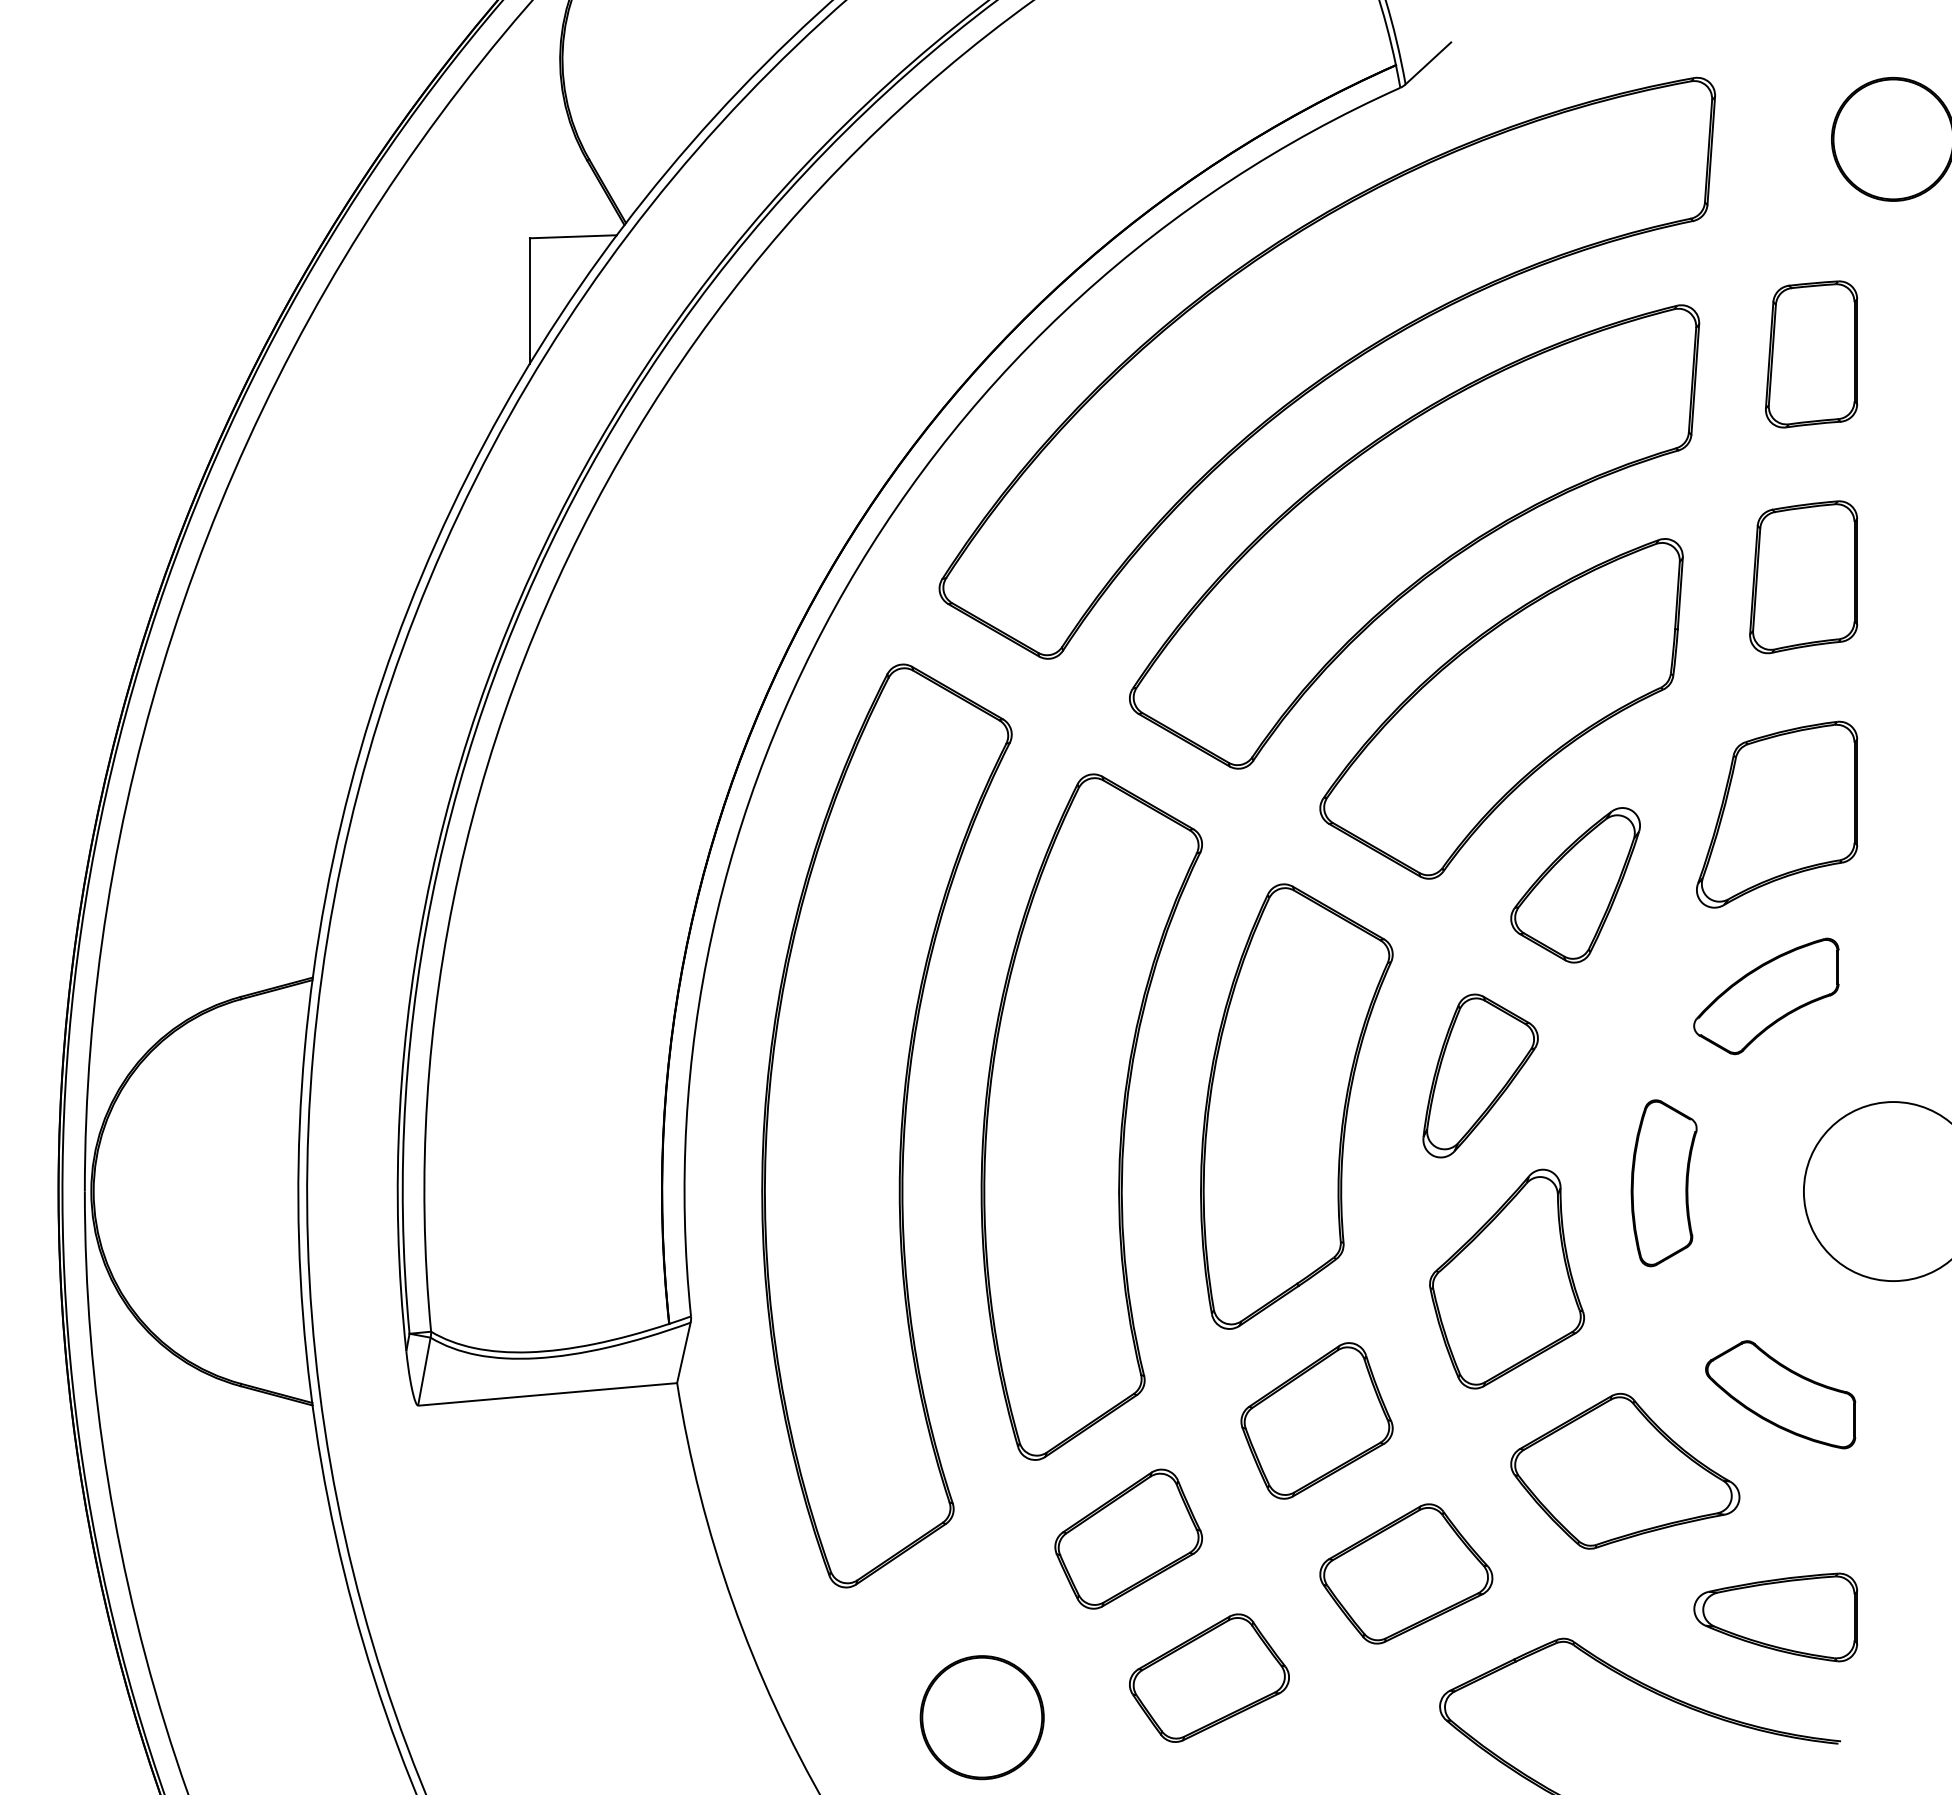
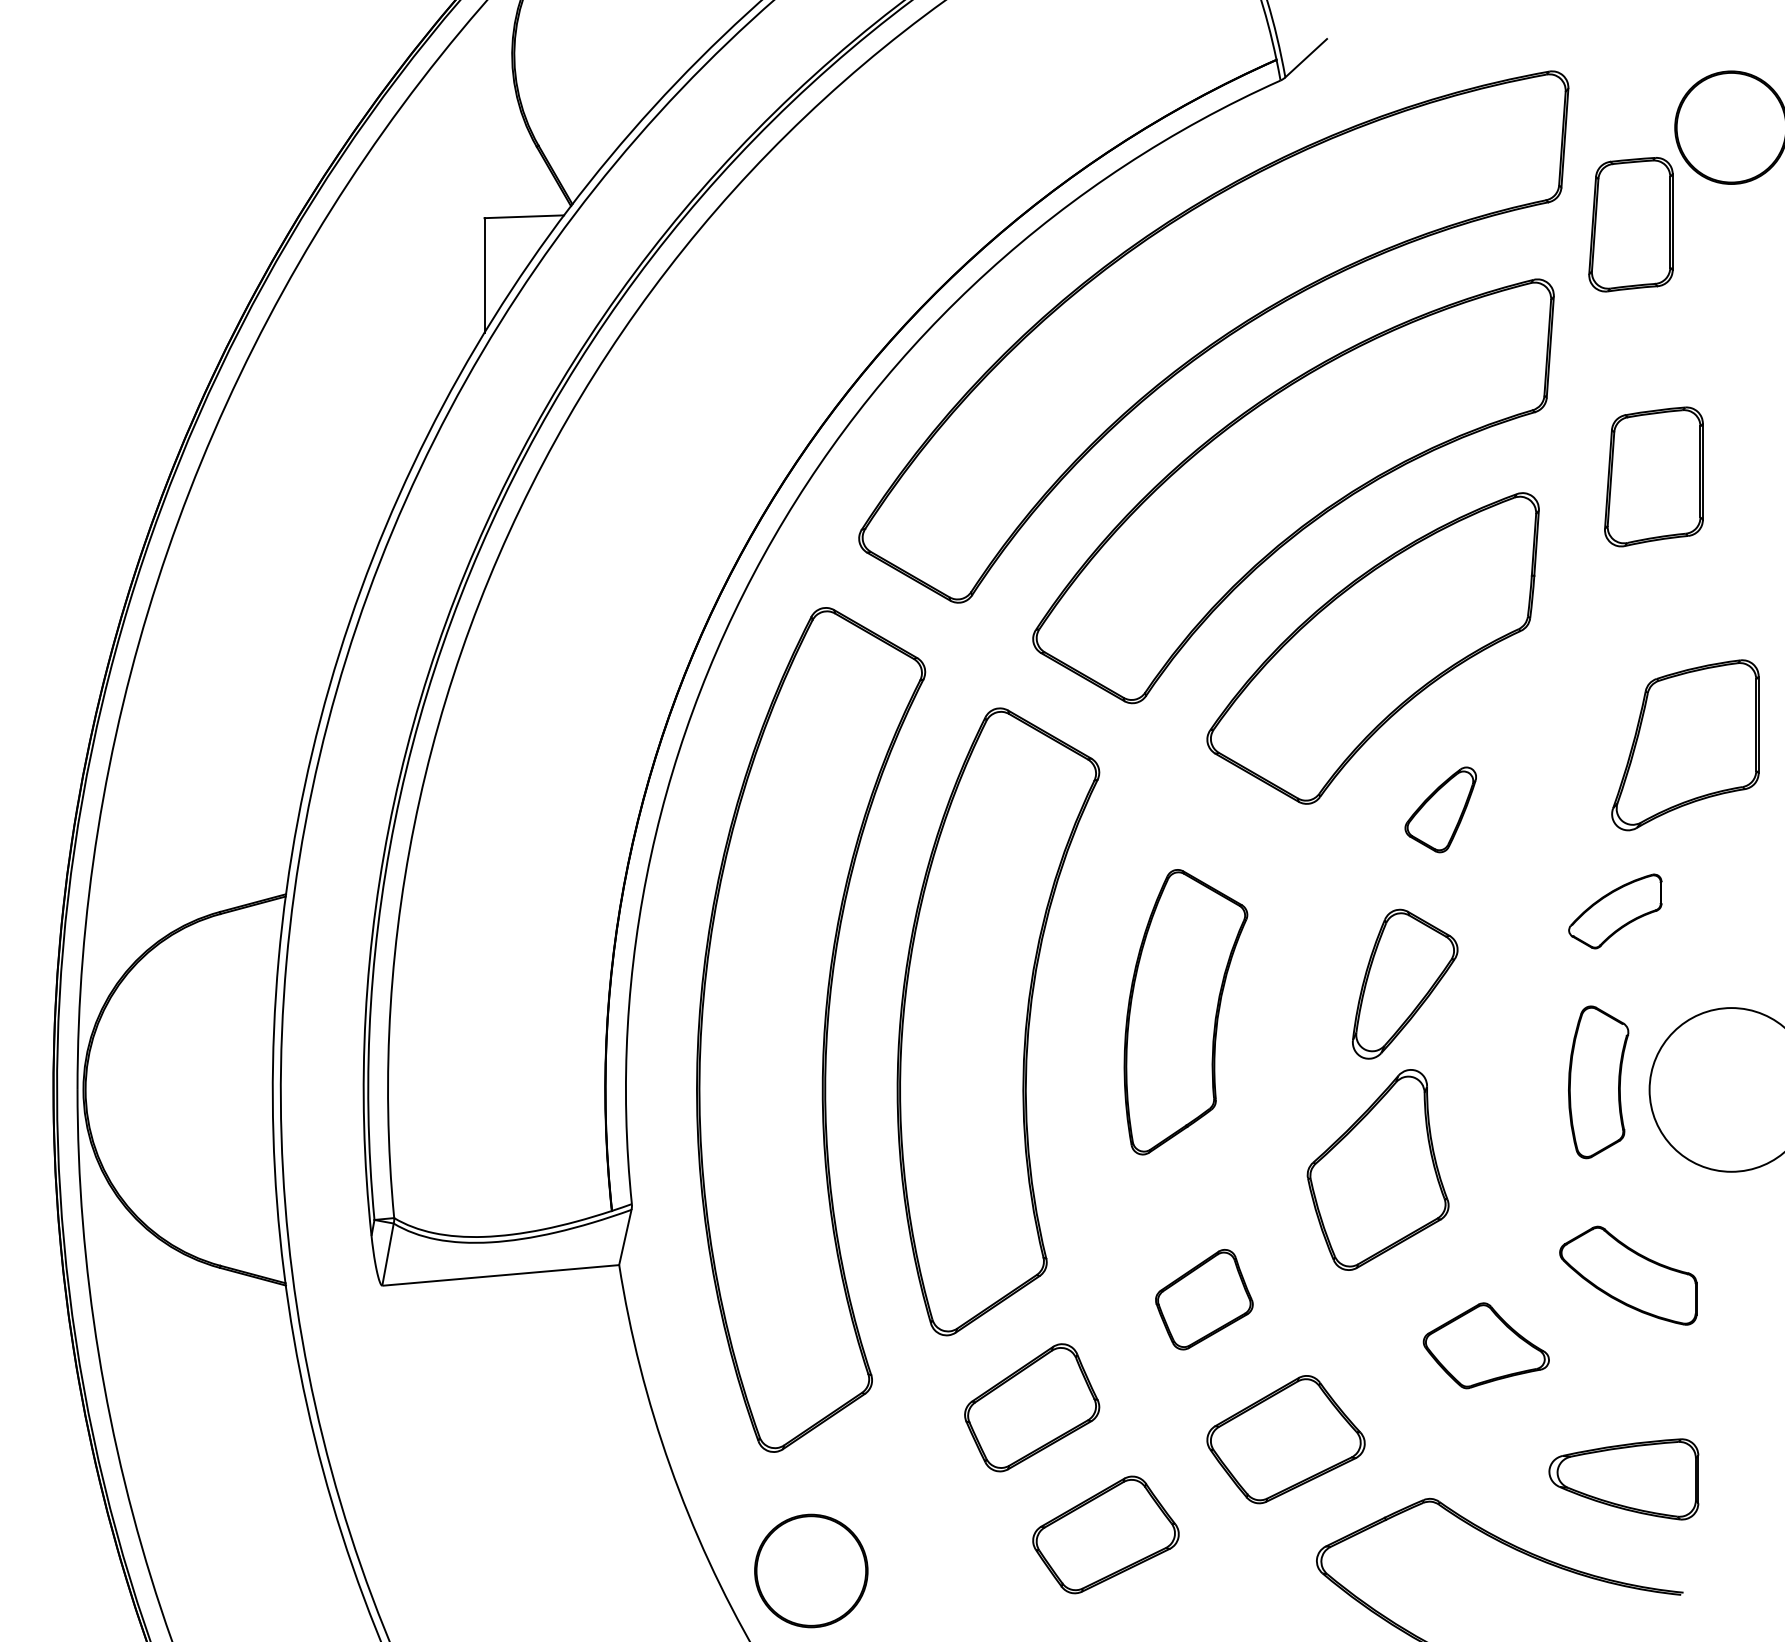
part: (1811, 354) -> (1630, 224), moved
part: (1803, 577) -> (1653, 477), moved
part: (1777, 814) -> (1685, 745), moved
part: (1575, 885) -> (1440, 810), size x0.6
part: (1766, 996) -> (1615, 911), size x0.7
part: (1480, 1075) -> (1405, 983), moved
part: (1296, 1106) -> (1185, 1012), size x0.7
part: (1663, 1183) -> (1598, 1082), moved
part: (1316, 1420) -> (1203, 1299), size x0.7
part: (1625, 1471) -> (1486, 1345), size x0.6
part: (981, 1717) -> (810, 1570), moved

